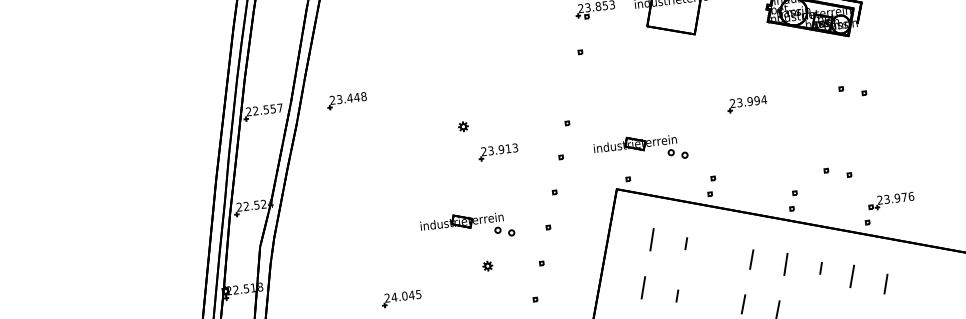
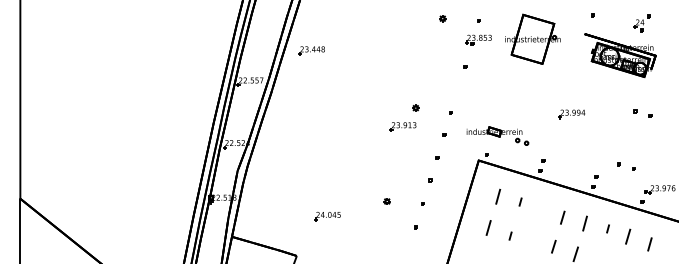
part: (346, 100) -> (311, 50), moved
part: (462, 125) -> (415, 107), moved
part: (467, 226) -> (376, 173), removed

